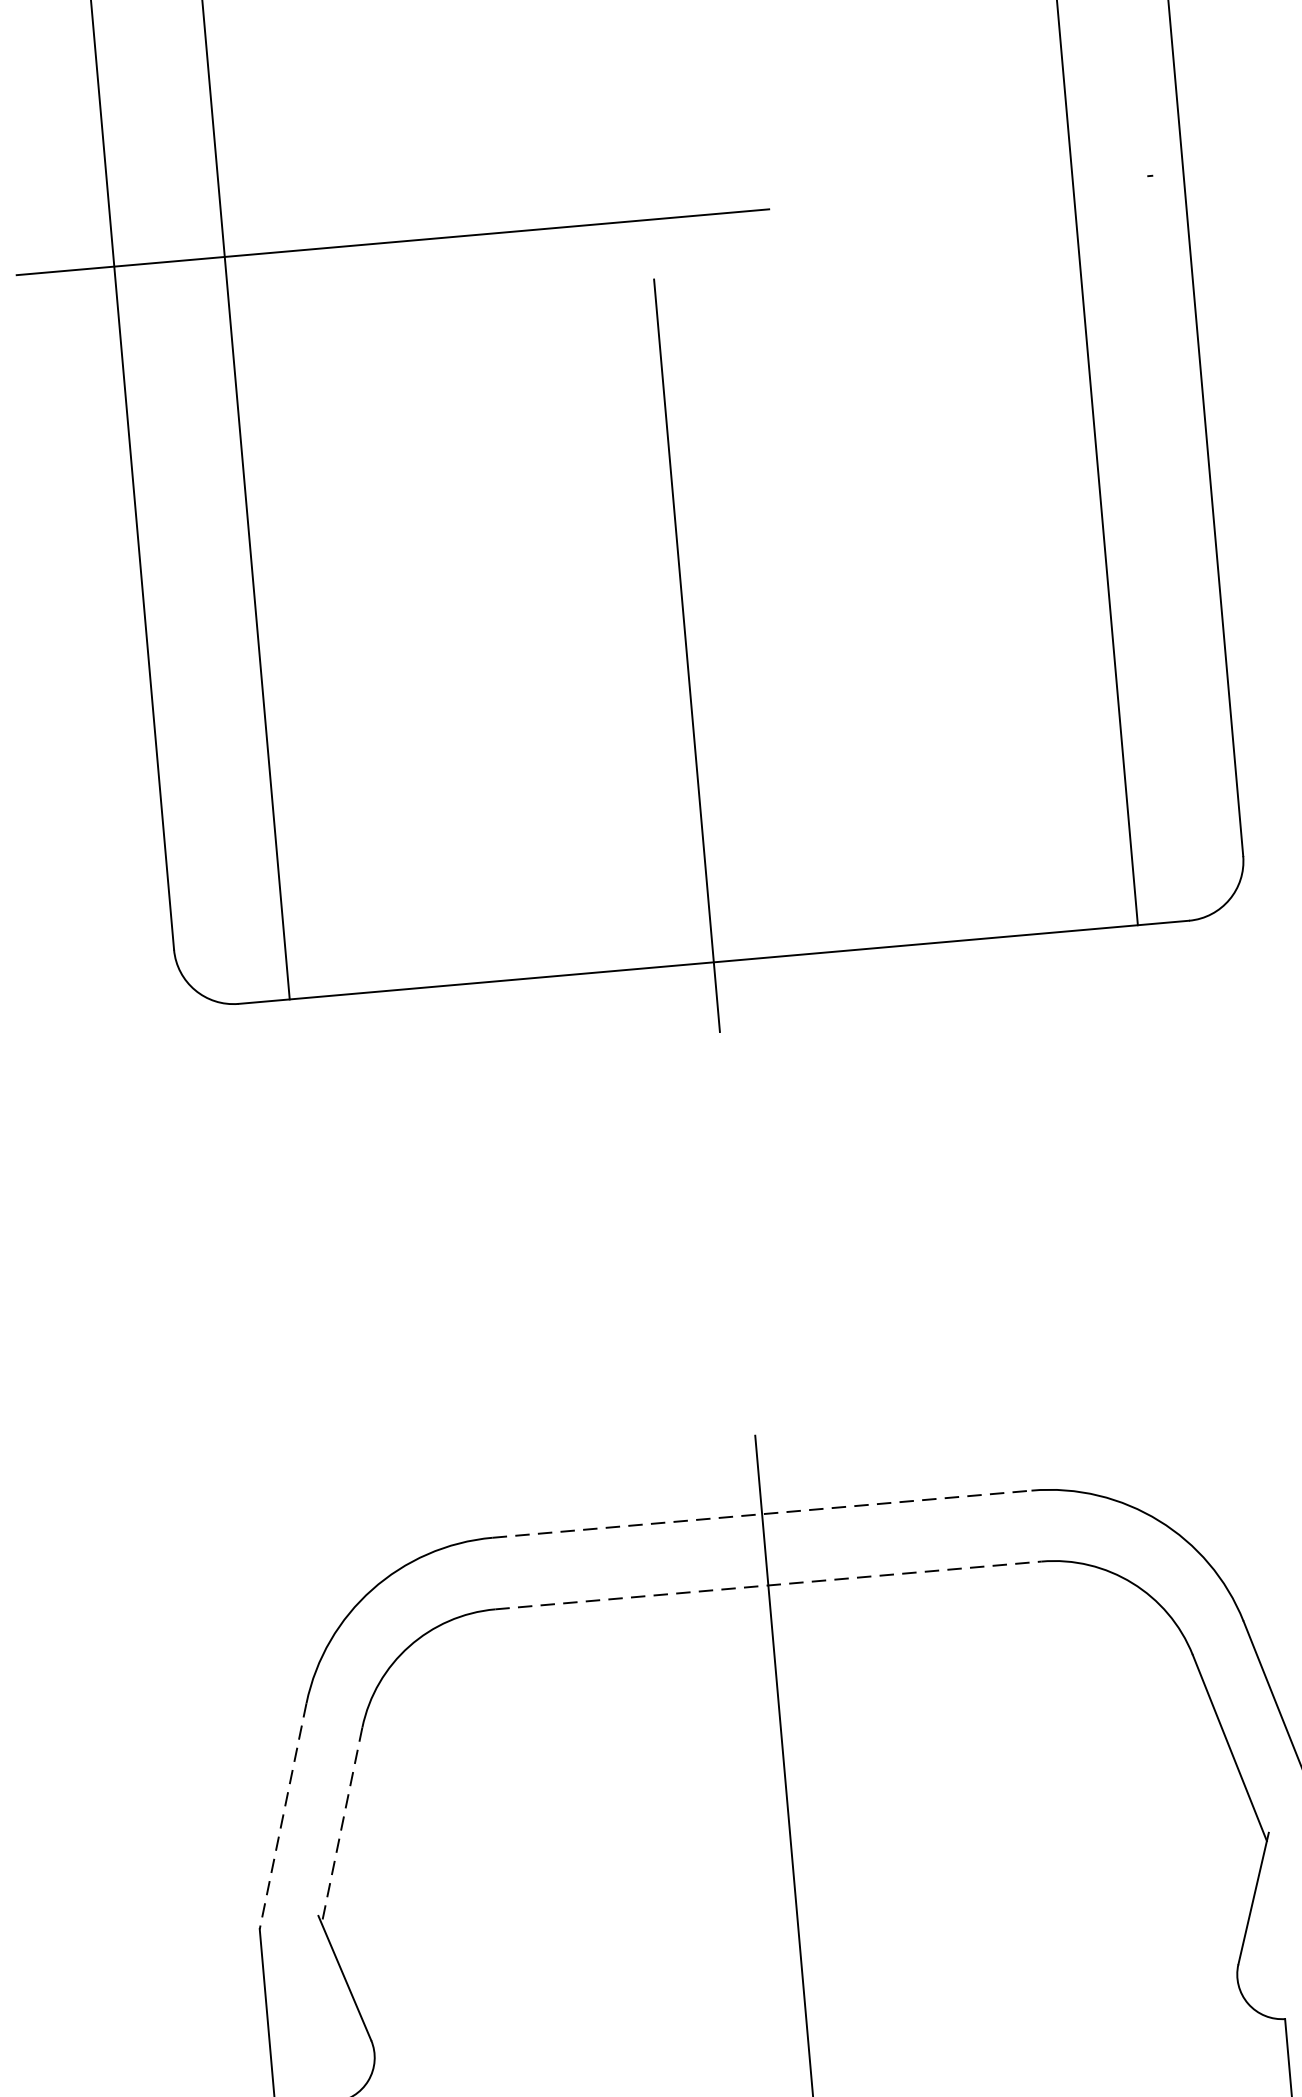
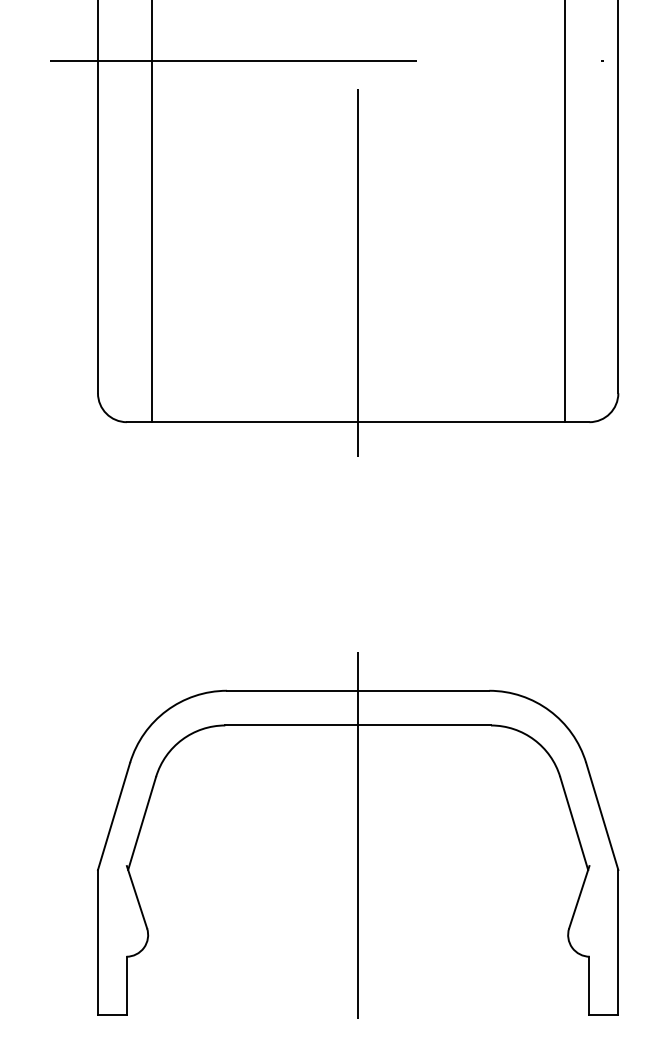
line: (762, 1513) -> (358, 690), dashed -> solid
line: (769, 1585) -> (358, 725), dashed -> solid
line: (284, 1816) -> (114, 816), dashed -> solid
line: (342, 1825) -> (142, 823), dashed -> solid

